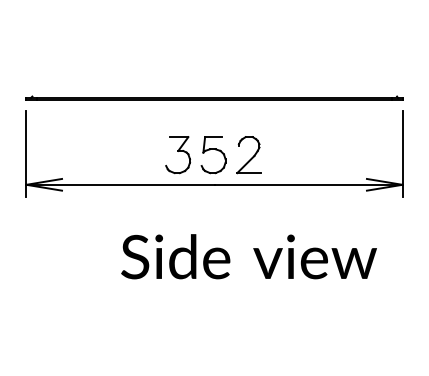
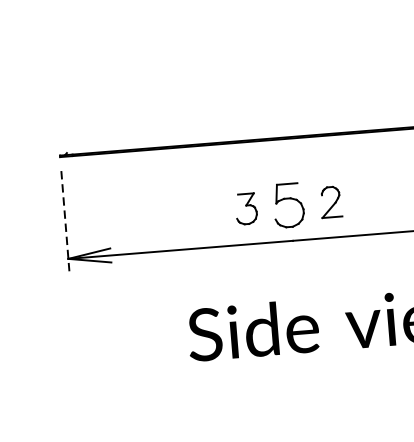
line: (26, 153) -> (65, 221), solid -> dashed
part: (177, 155) -> (245, 209), size x0.7
part: (248, 155) -> (330, 202), size x0.7

